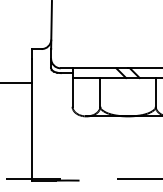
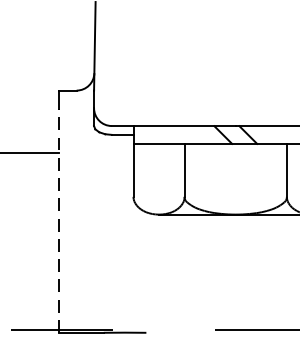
line: (31, 119) -> (57, 220), solid -> dashed

